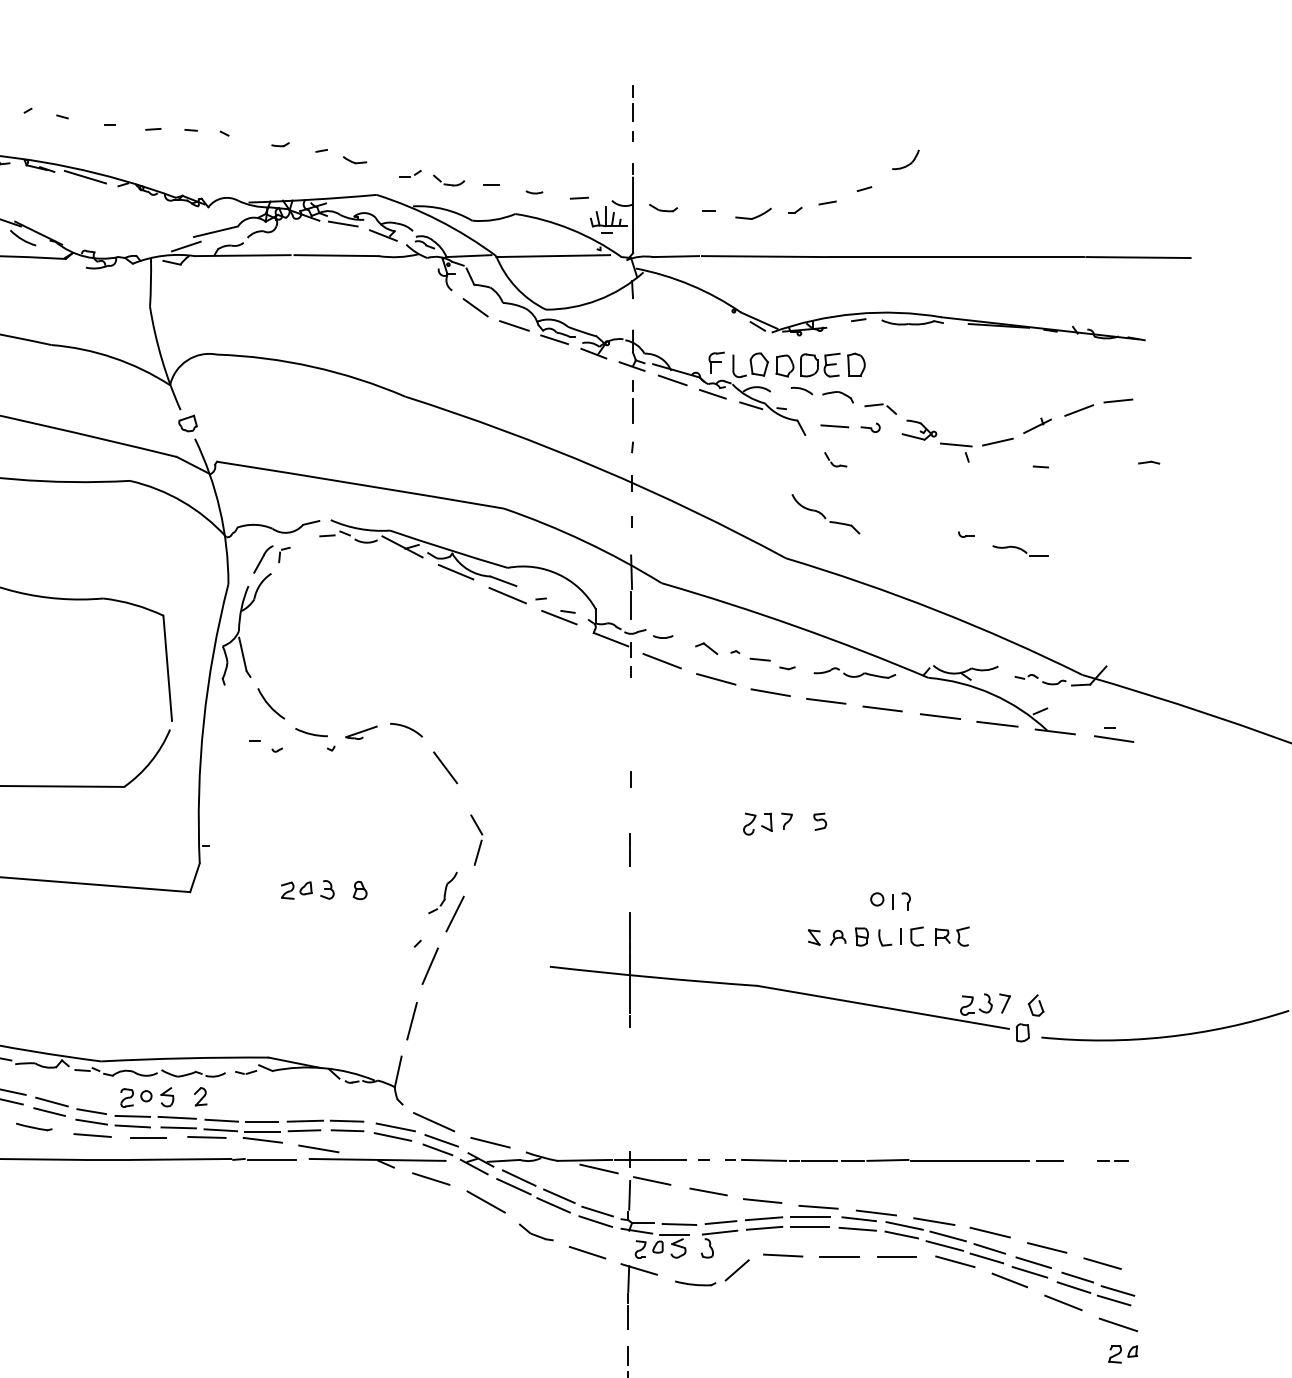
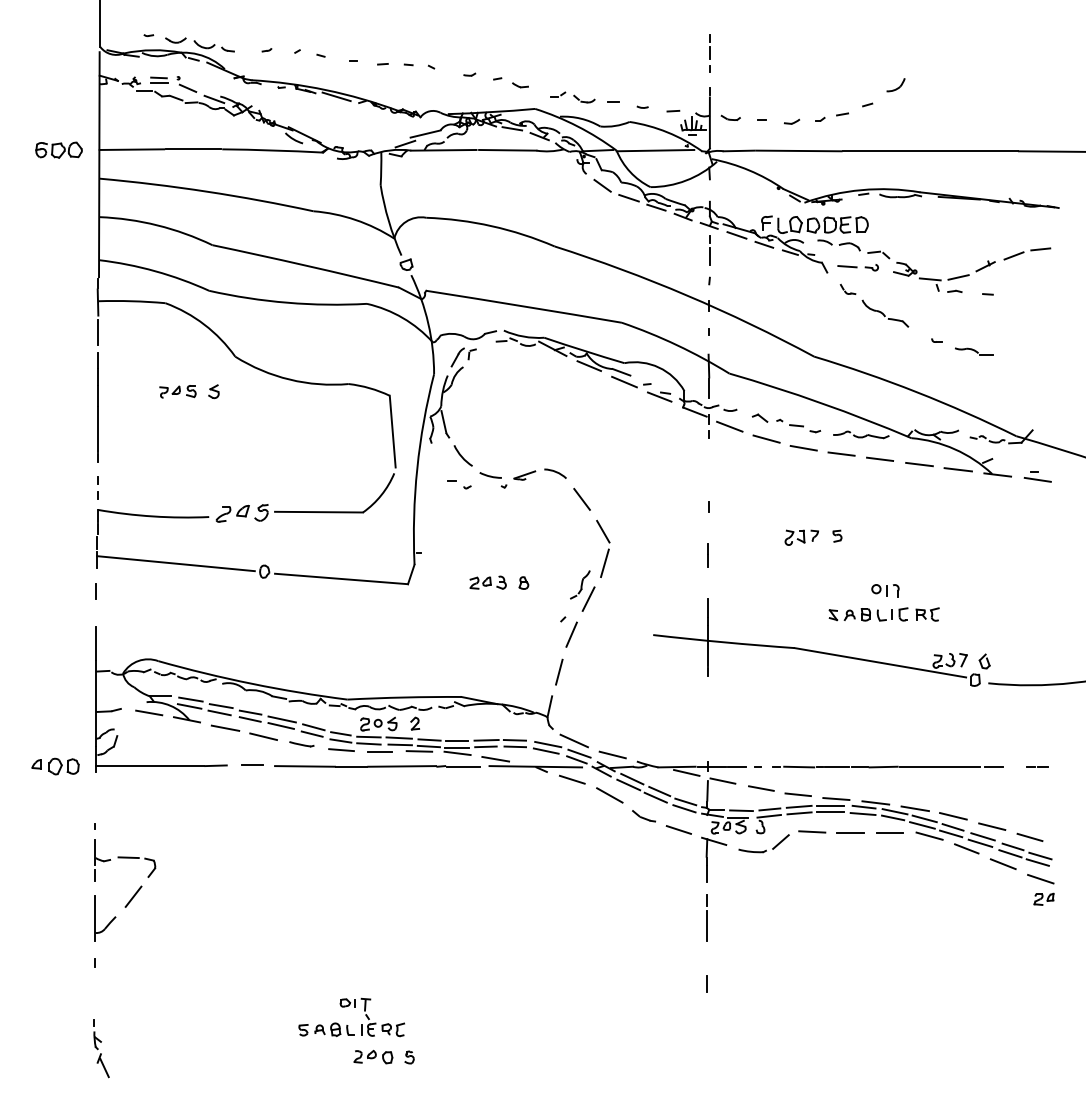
part: (754, 213) -> (792, 121), size x0.62
part: (1148, 461) -> (954, 290), moved
part: (826, 514) -> (885, 313), moved
part: (476, 839) -> (603, 548), size x1.67

